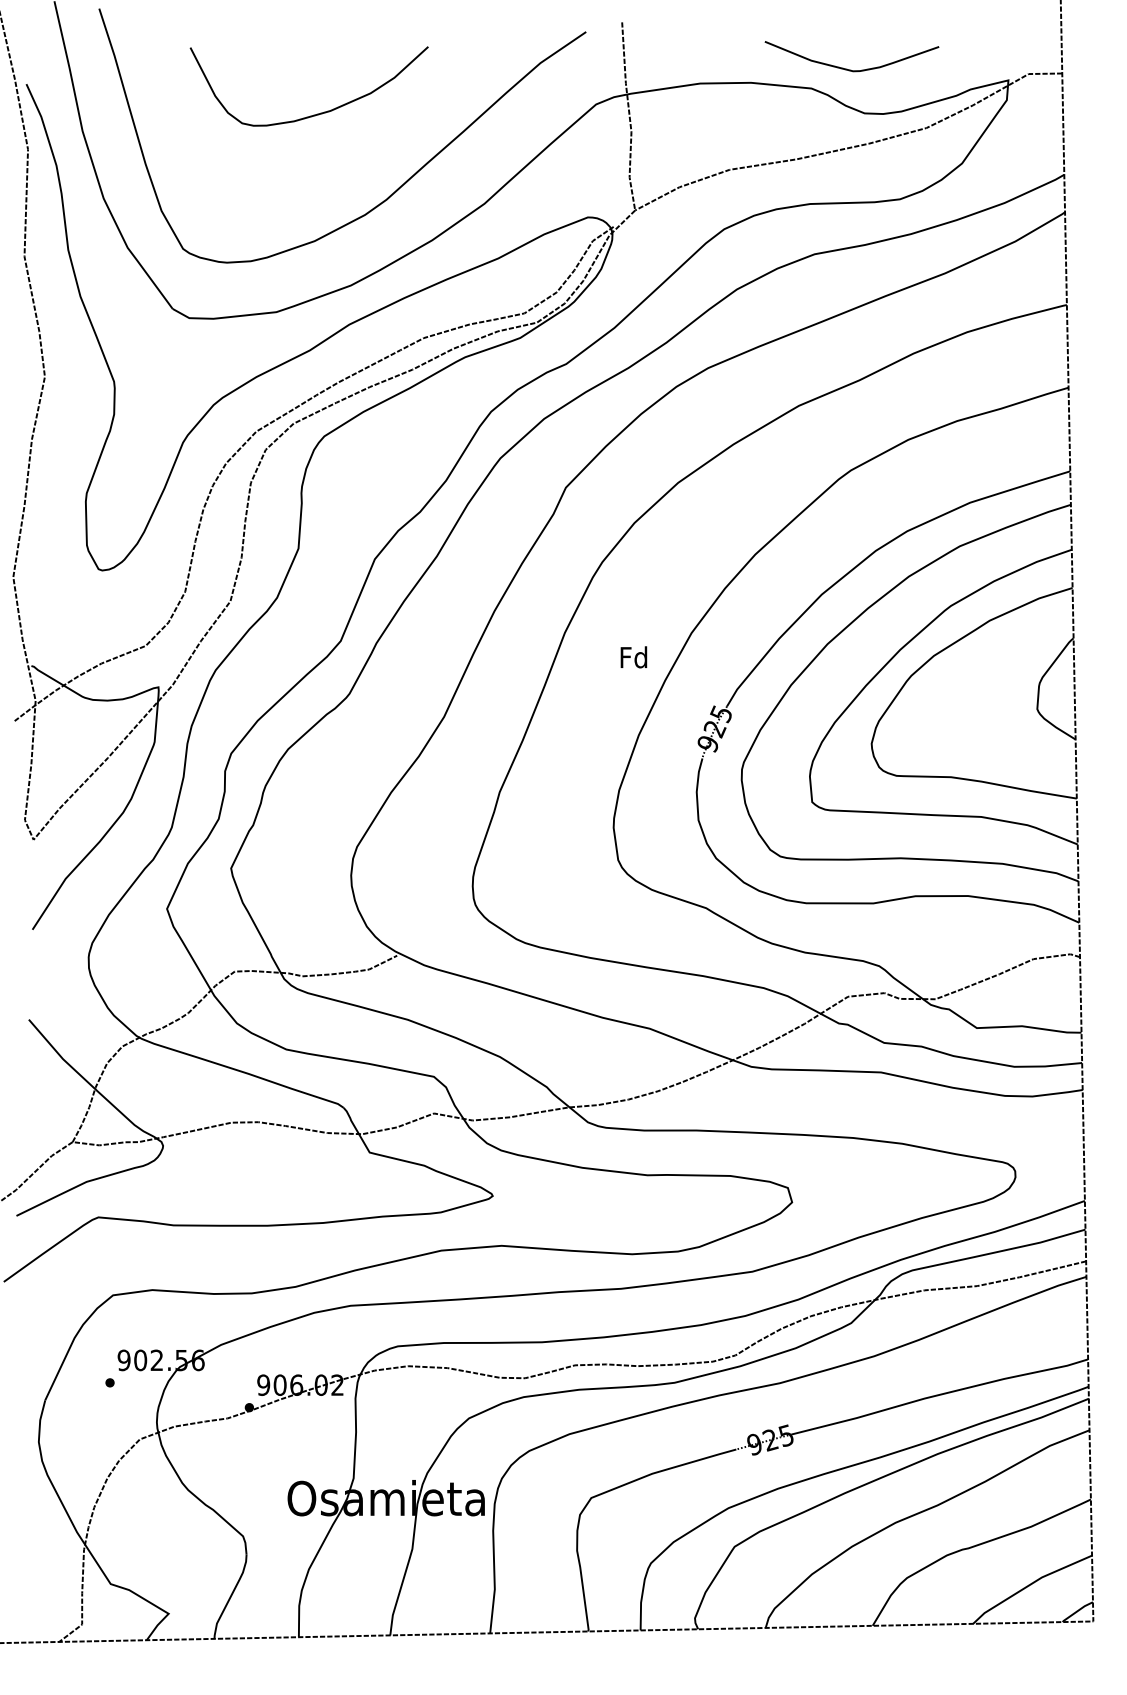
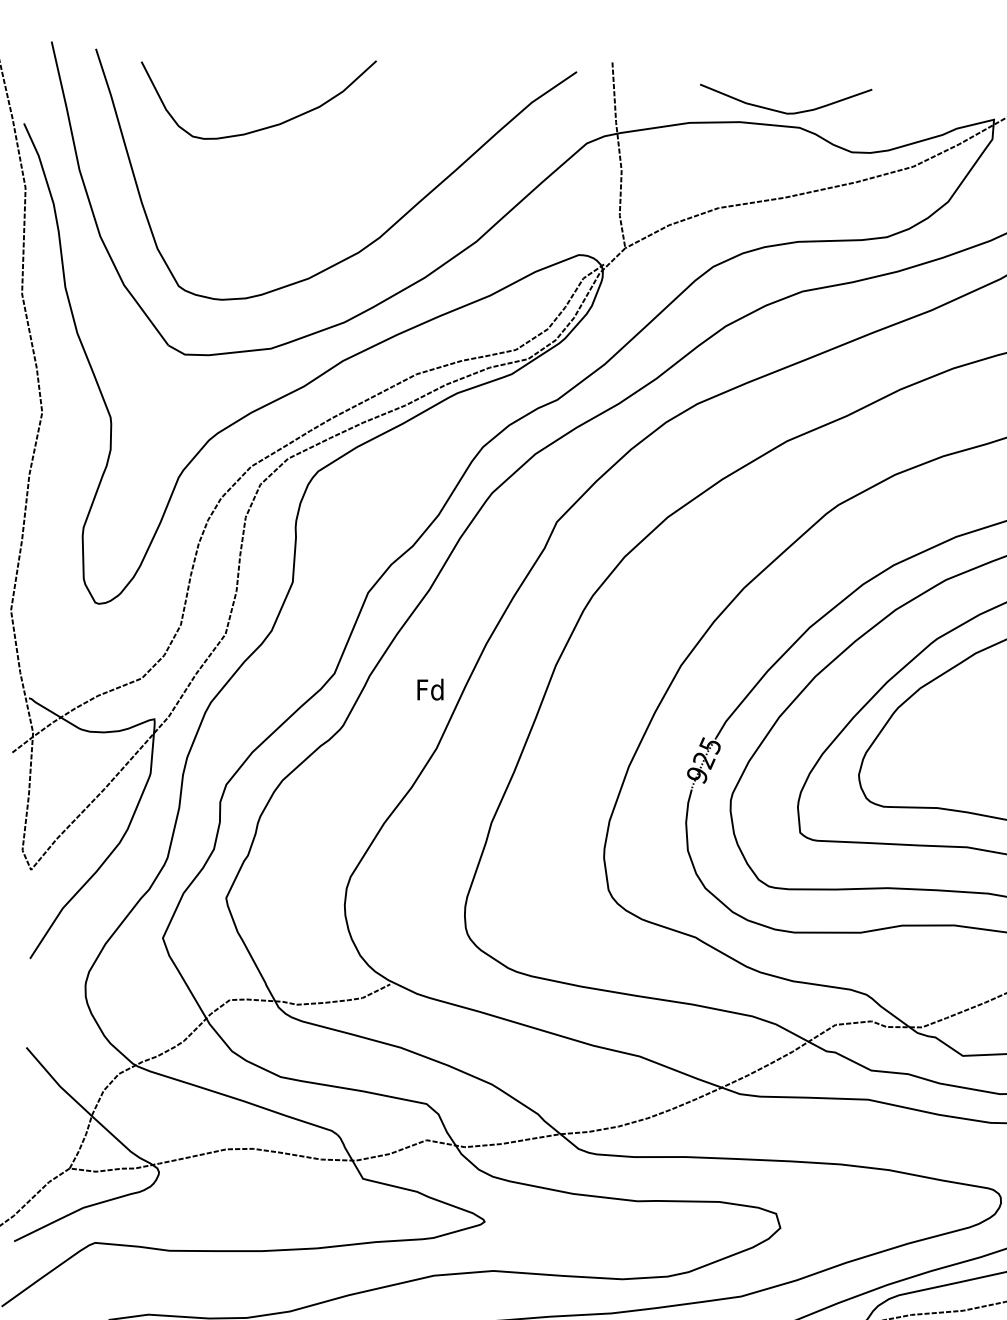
curve: (847, 68) -> (781, 110), moved
curve: (313, 114) -> (263, 127), moved
text: (633, 657) -> (430, 689), moved

